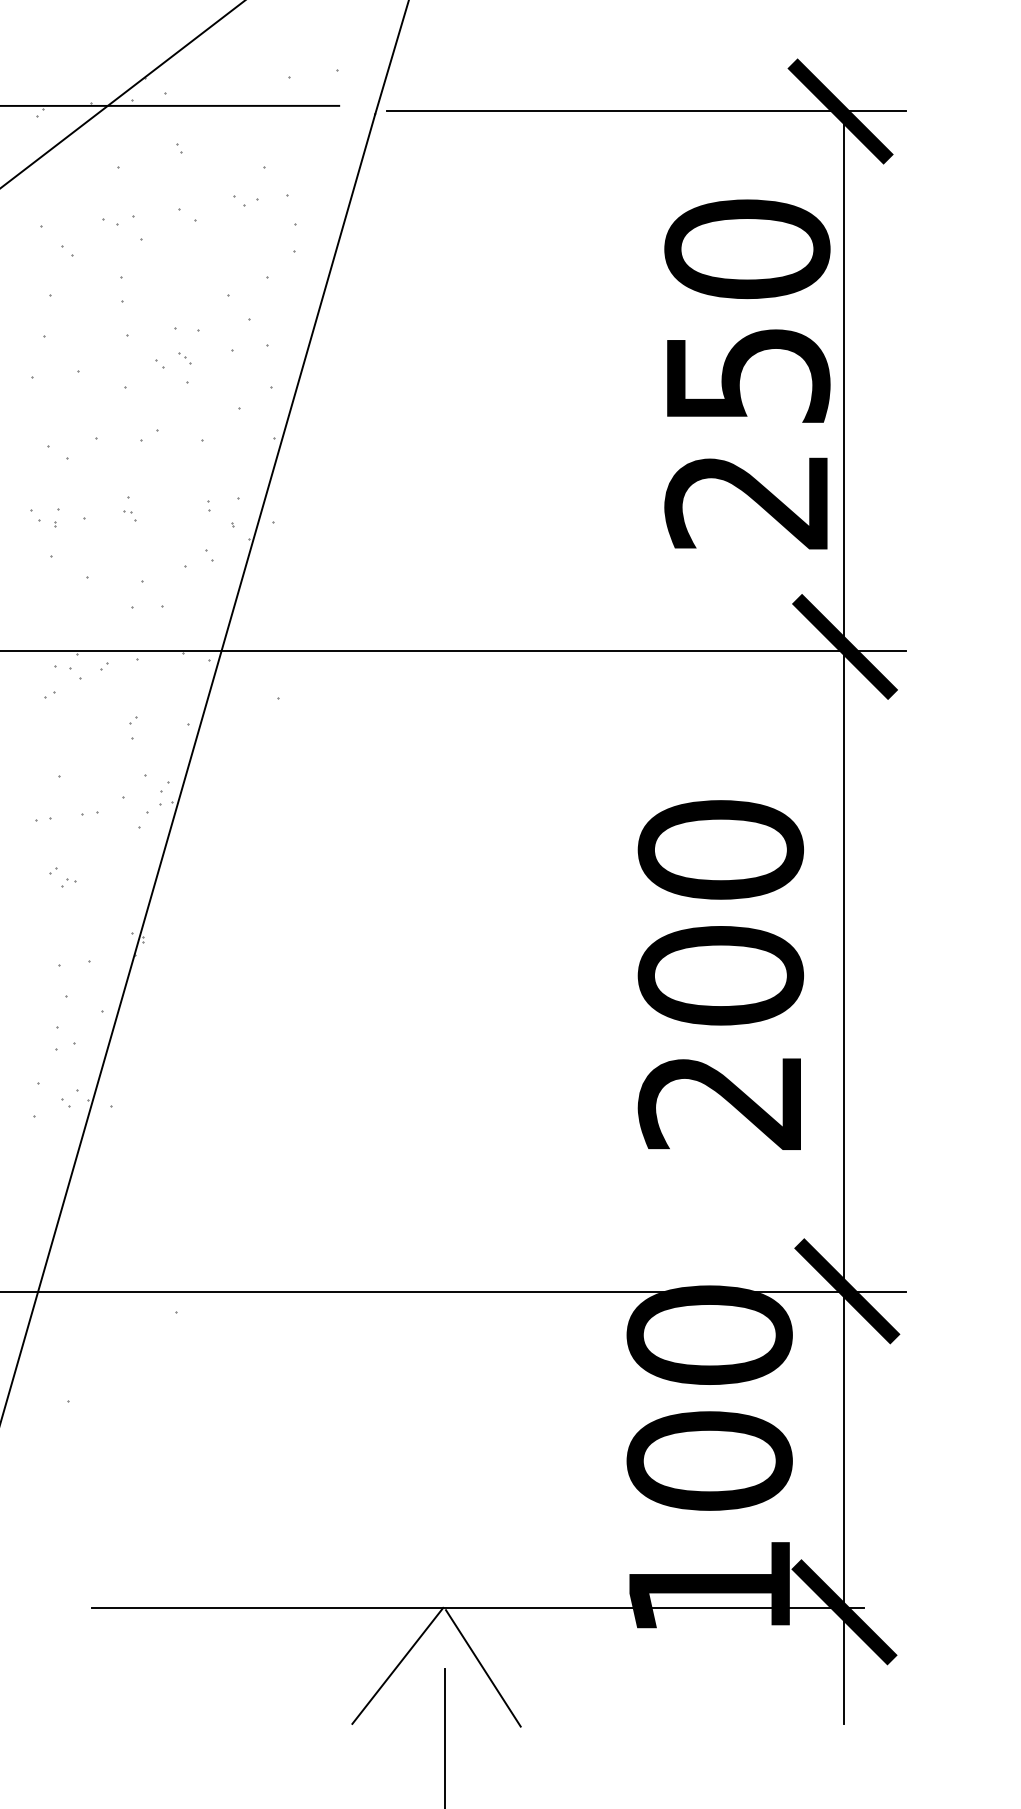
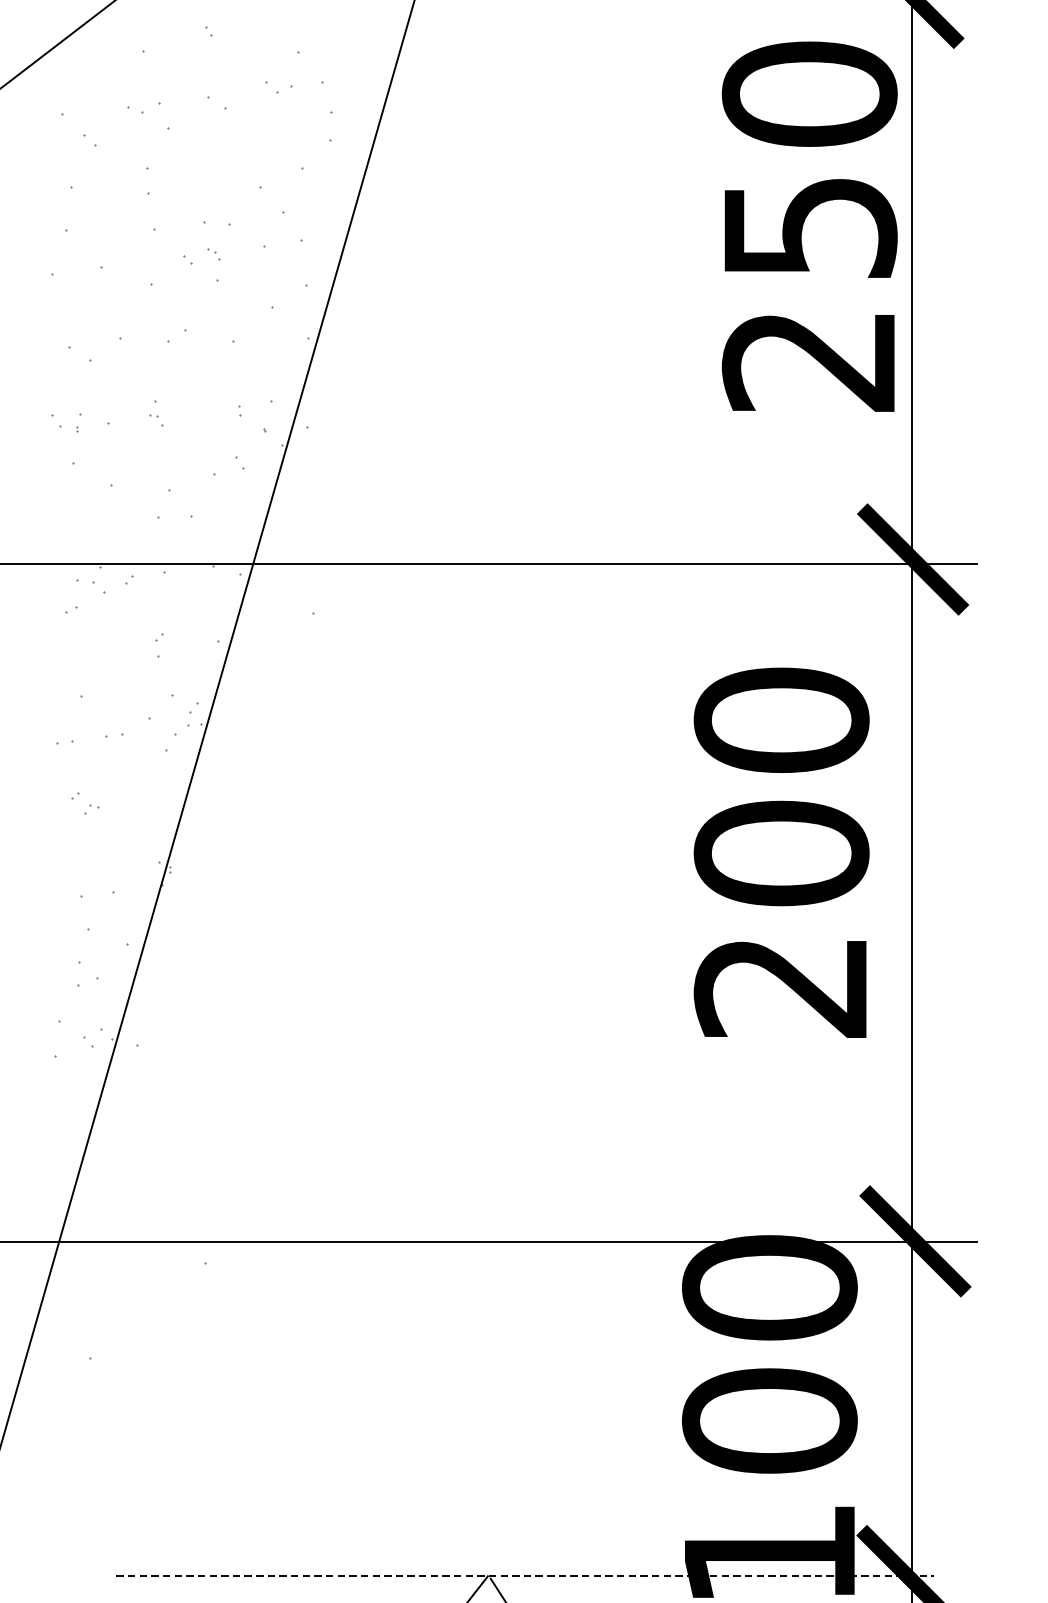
text: (747, 374) -> (809, 226), moved
text: (720, 974) -> (781, 852), moved
line: (478, 1607) -> (525, 1575), solid -> dashed

